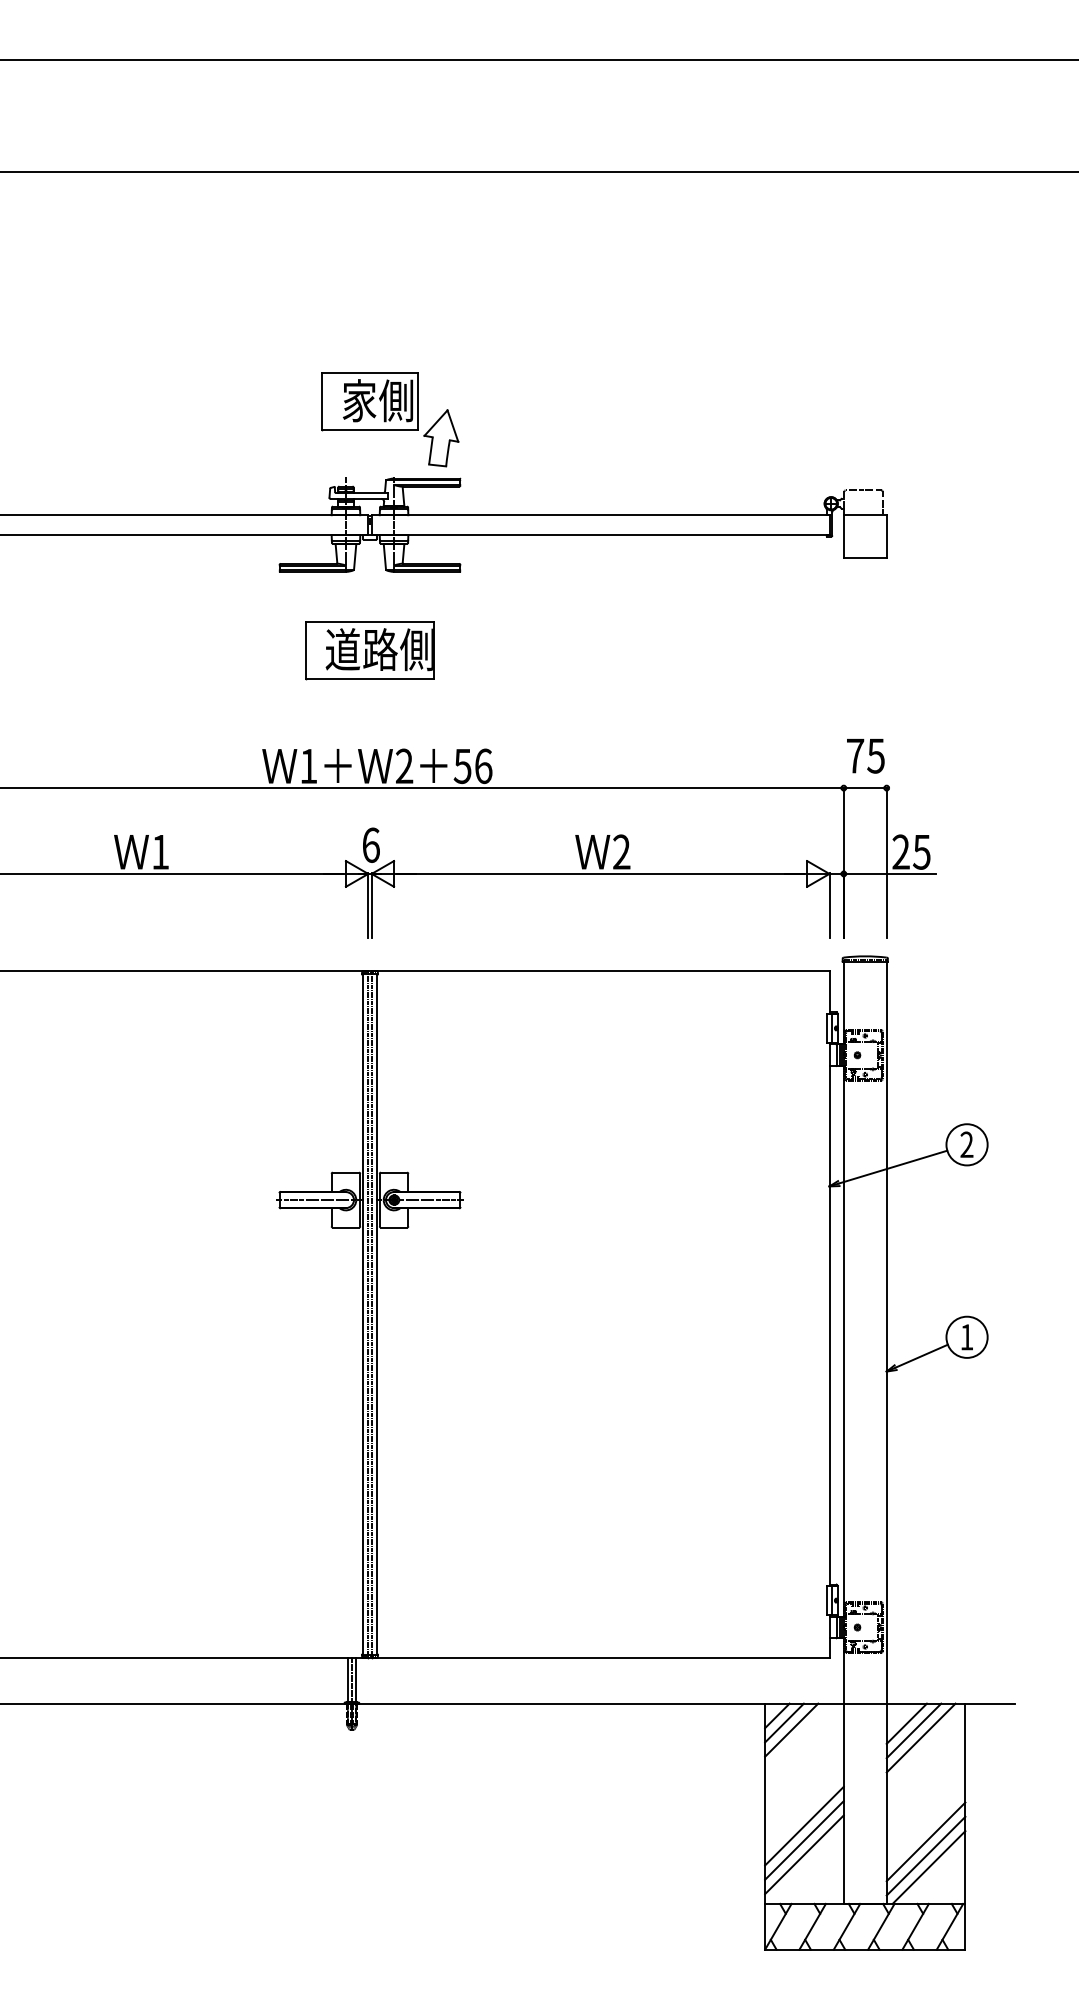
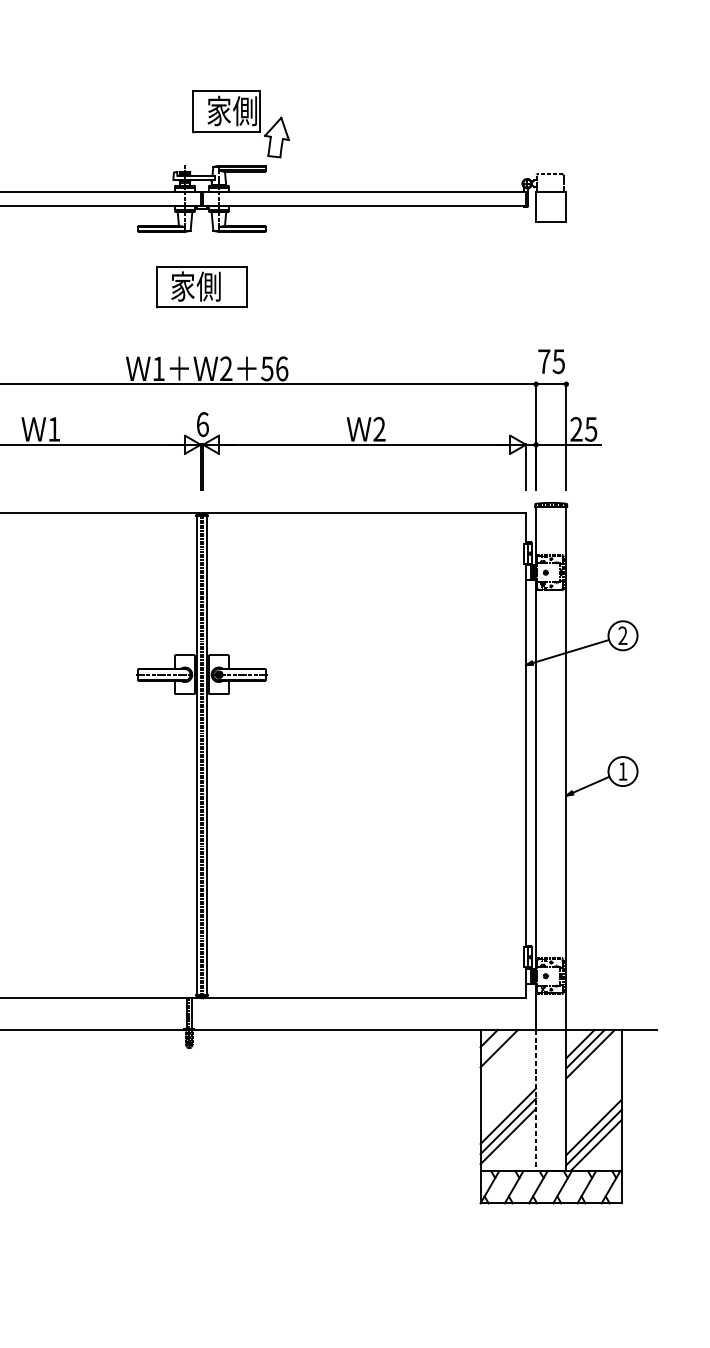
part: (390, 419) -> (241, 124), moved
text: (378, 649) -> (207, 286), 道路側 -> 家側
line: (784, 1722) -> (494, 1043), removed
line: (843, 1804) -> (535, 1101), solid -> dashed

